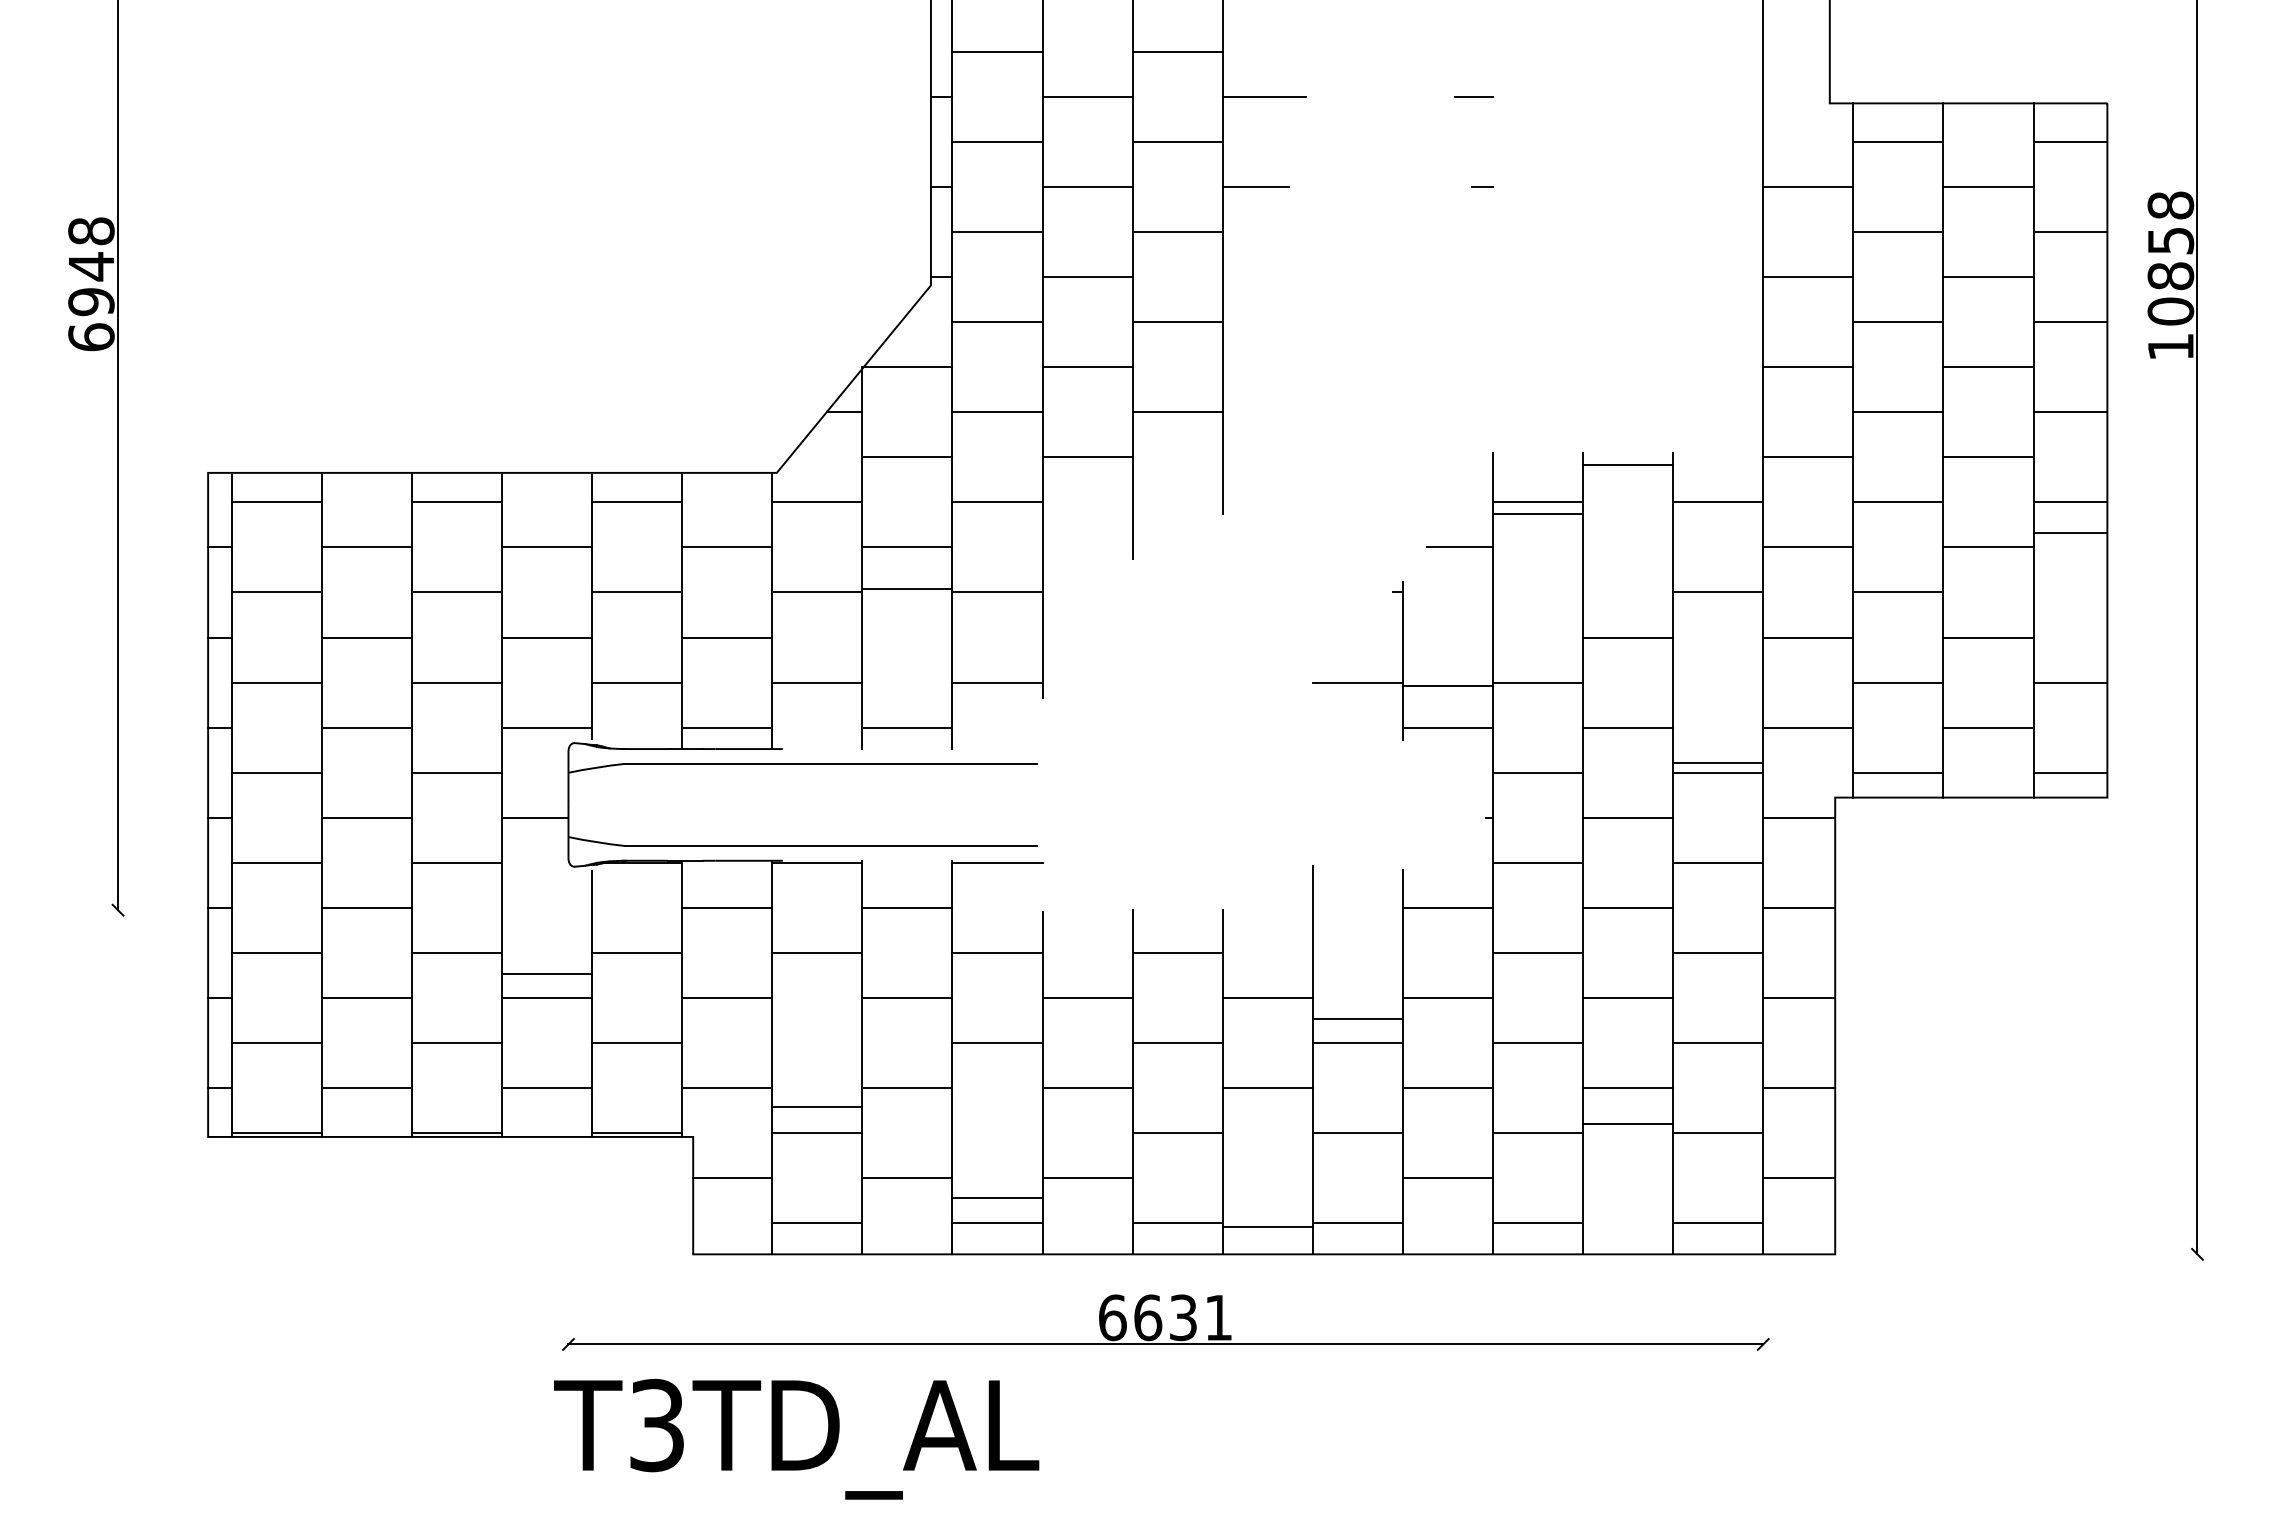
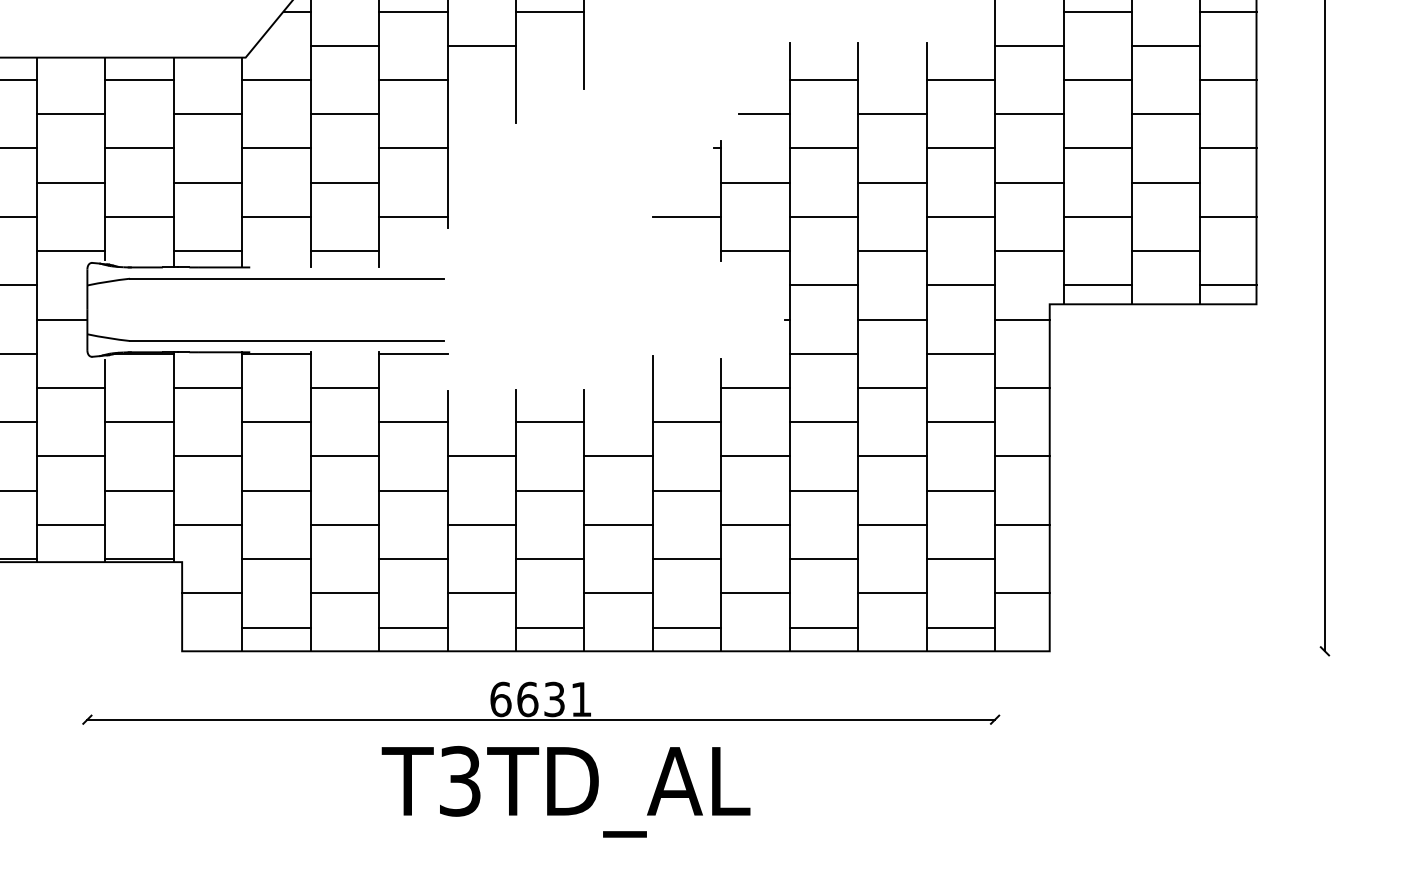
line: (1628, 465) -> (892, 114), moved
line: (1538, 514) -> (824, 148), moved
line: (2070, 533) -> (1228, 148), moved
line: (907, 588) -> (344, 182), moved
line: (1447, 685) -> (755, 182), moved
line: (1718, 762) -> (961, 216), moved
line: (547, 973) -> (71, 387), moved
line: (1357, 1018) -> (686, 421), moved
line: (817, 1106) -> (276, 490), moved
line: (1628, 1124) -> (892, 593), moved
line: (997, 1197) -> (413, 558), moved
line: (1267, 1227) -> (618, 593), moved
text: (796, 1438) -> (566, 791), moved

